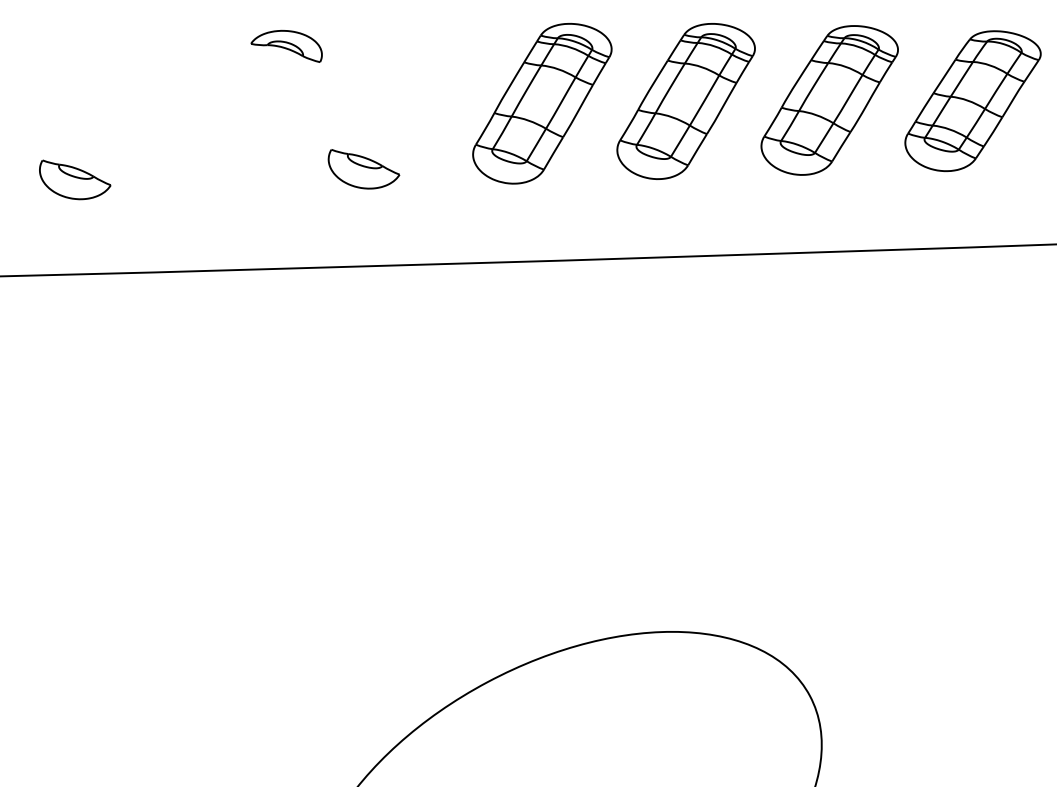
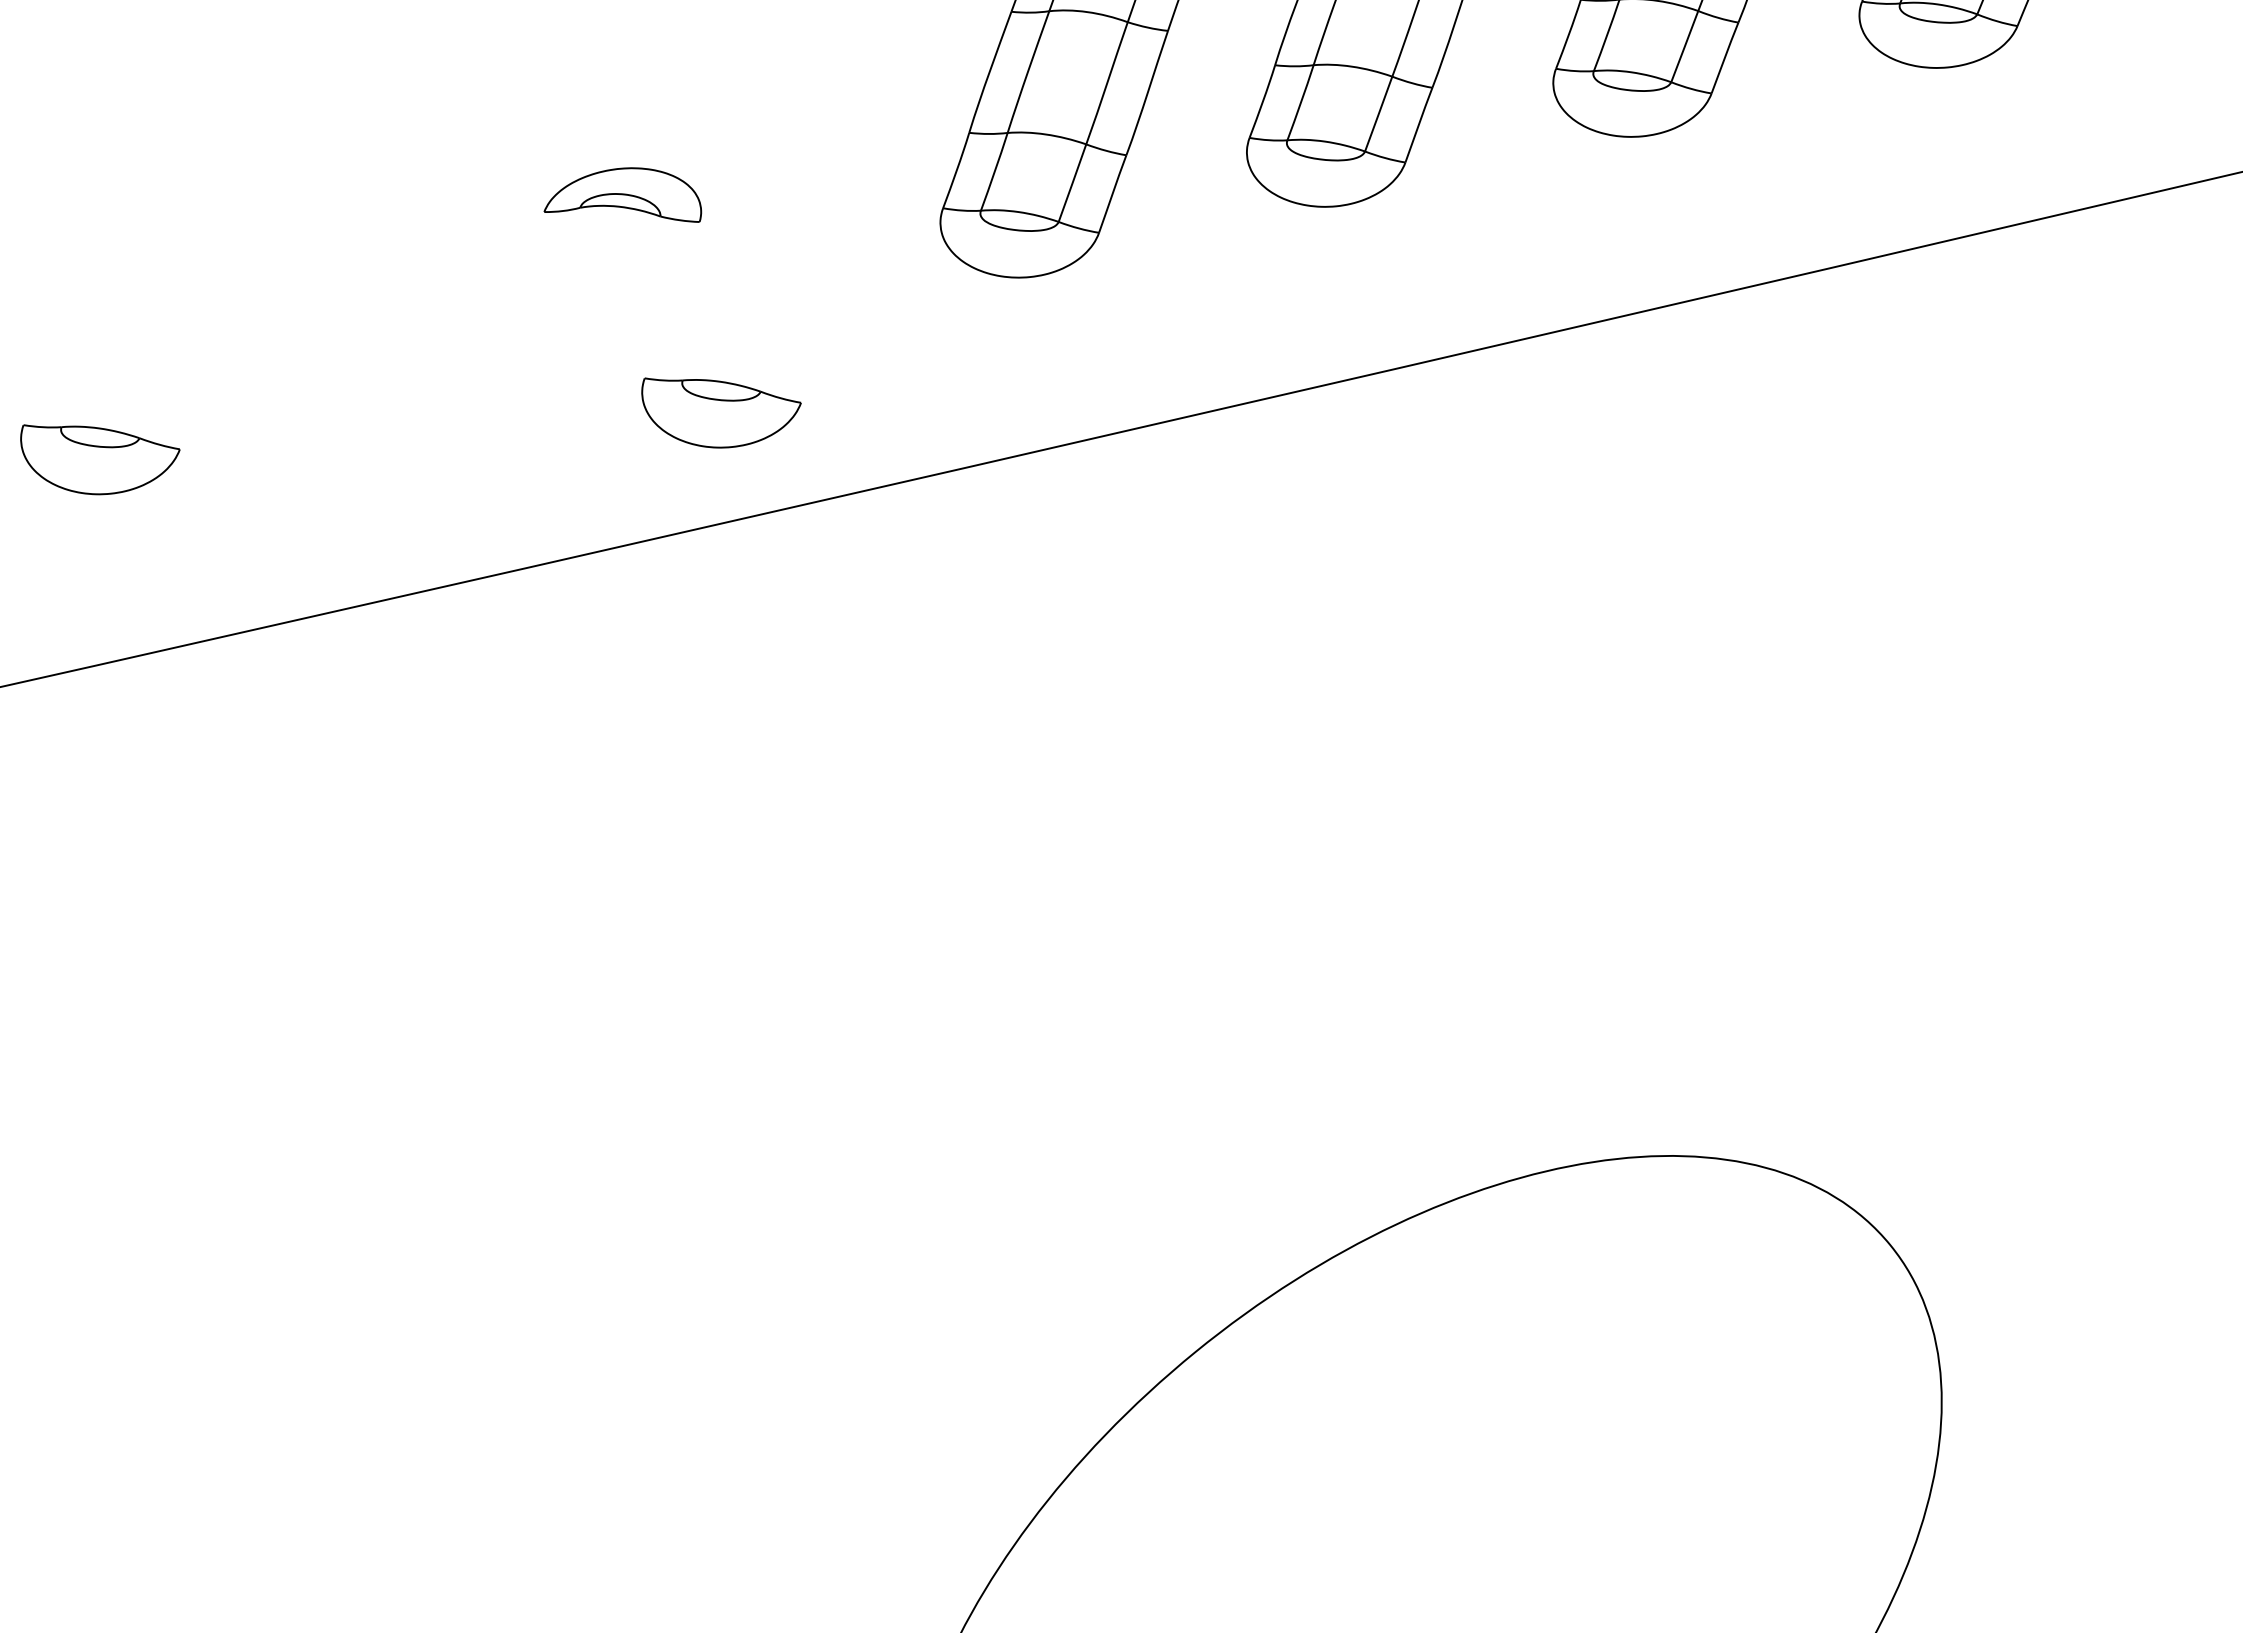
part: (286, 45) -> (620, 200), moved
part: (363, 169) -> (721, 407), moved

